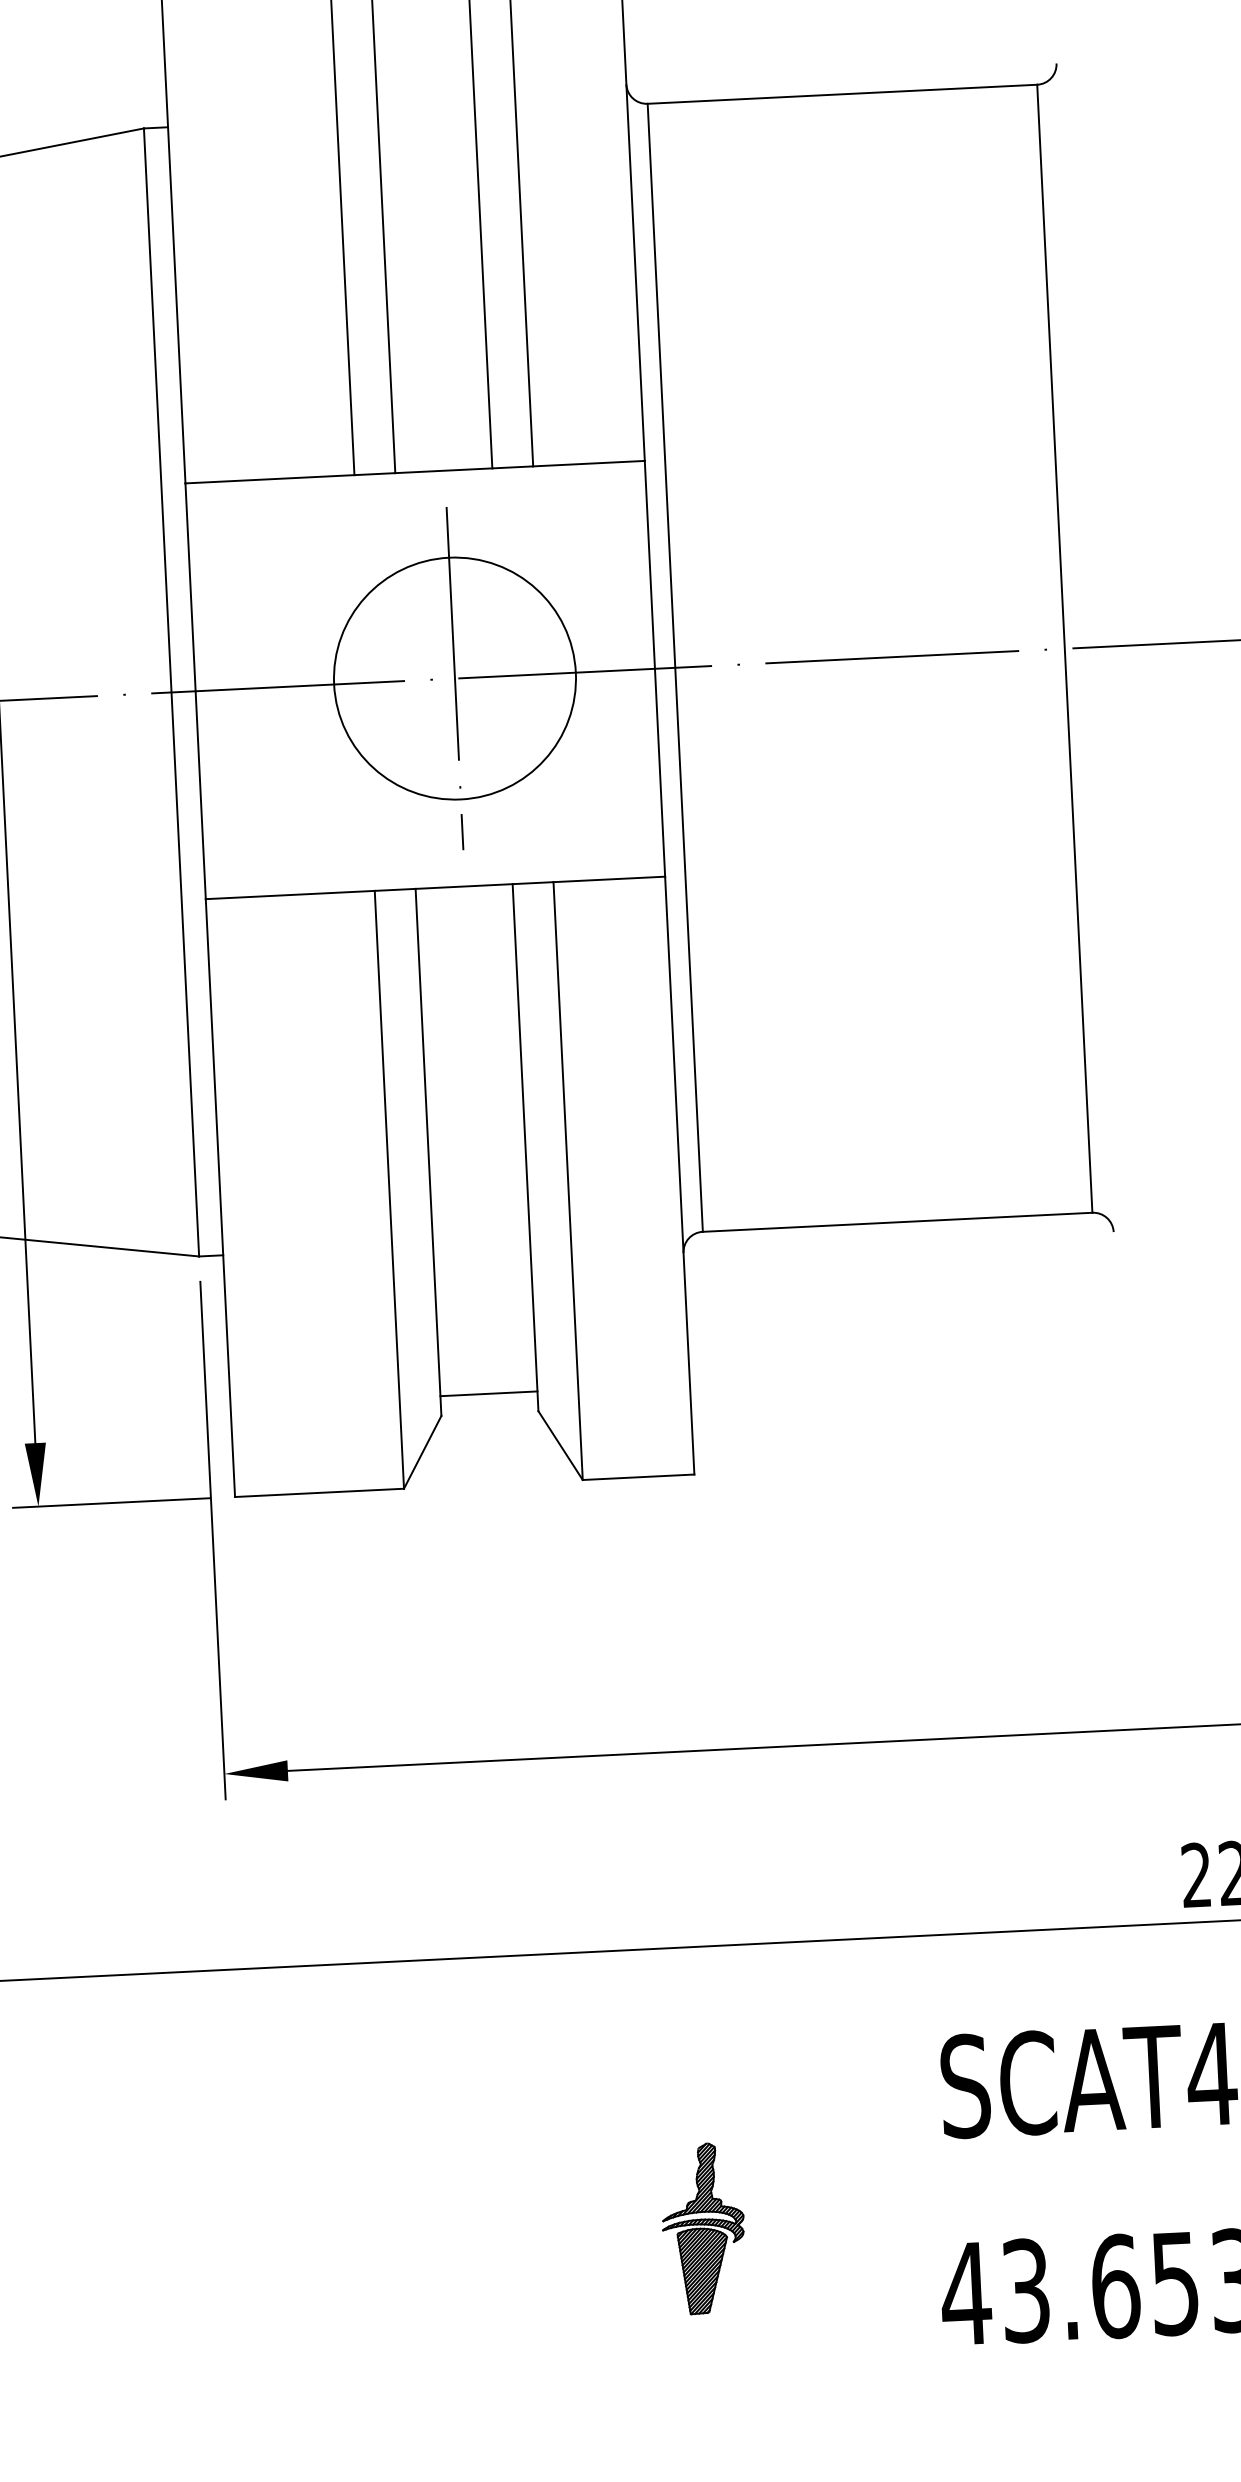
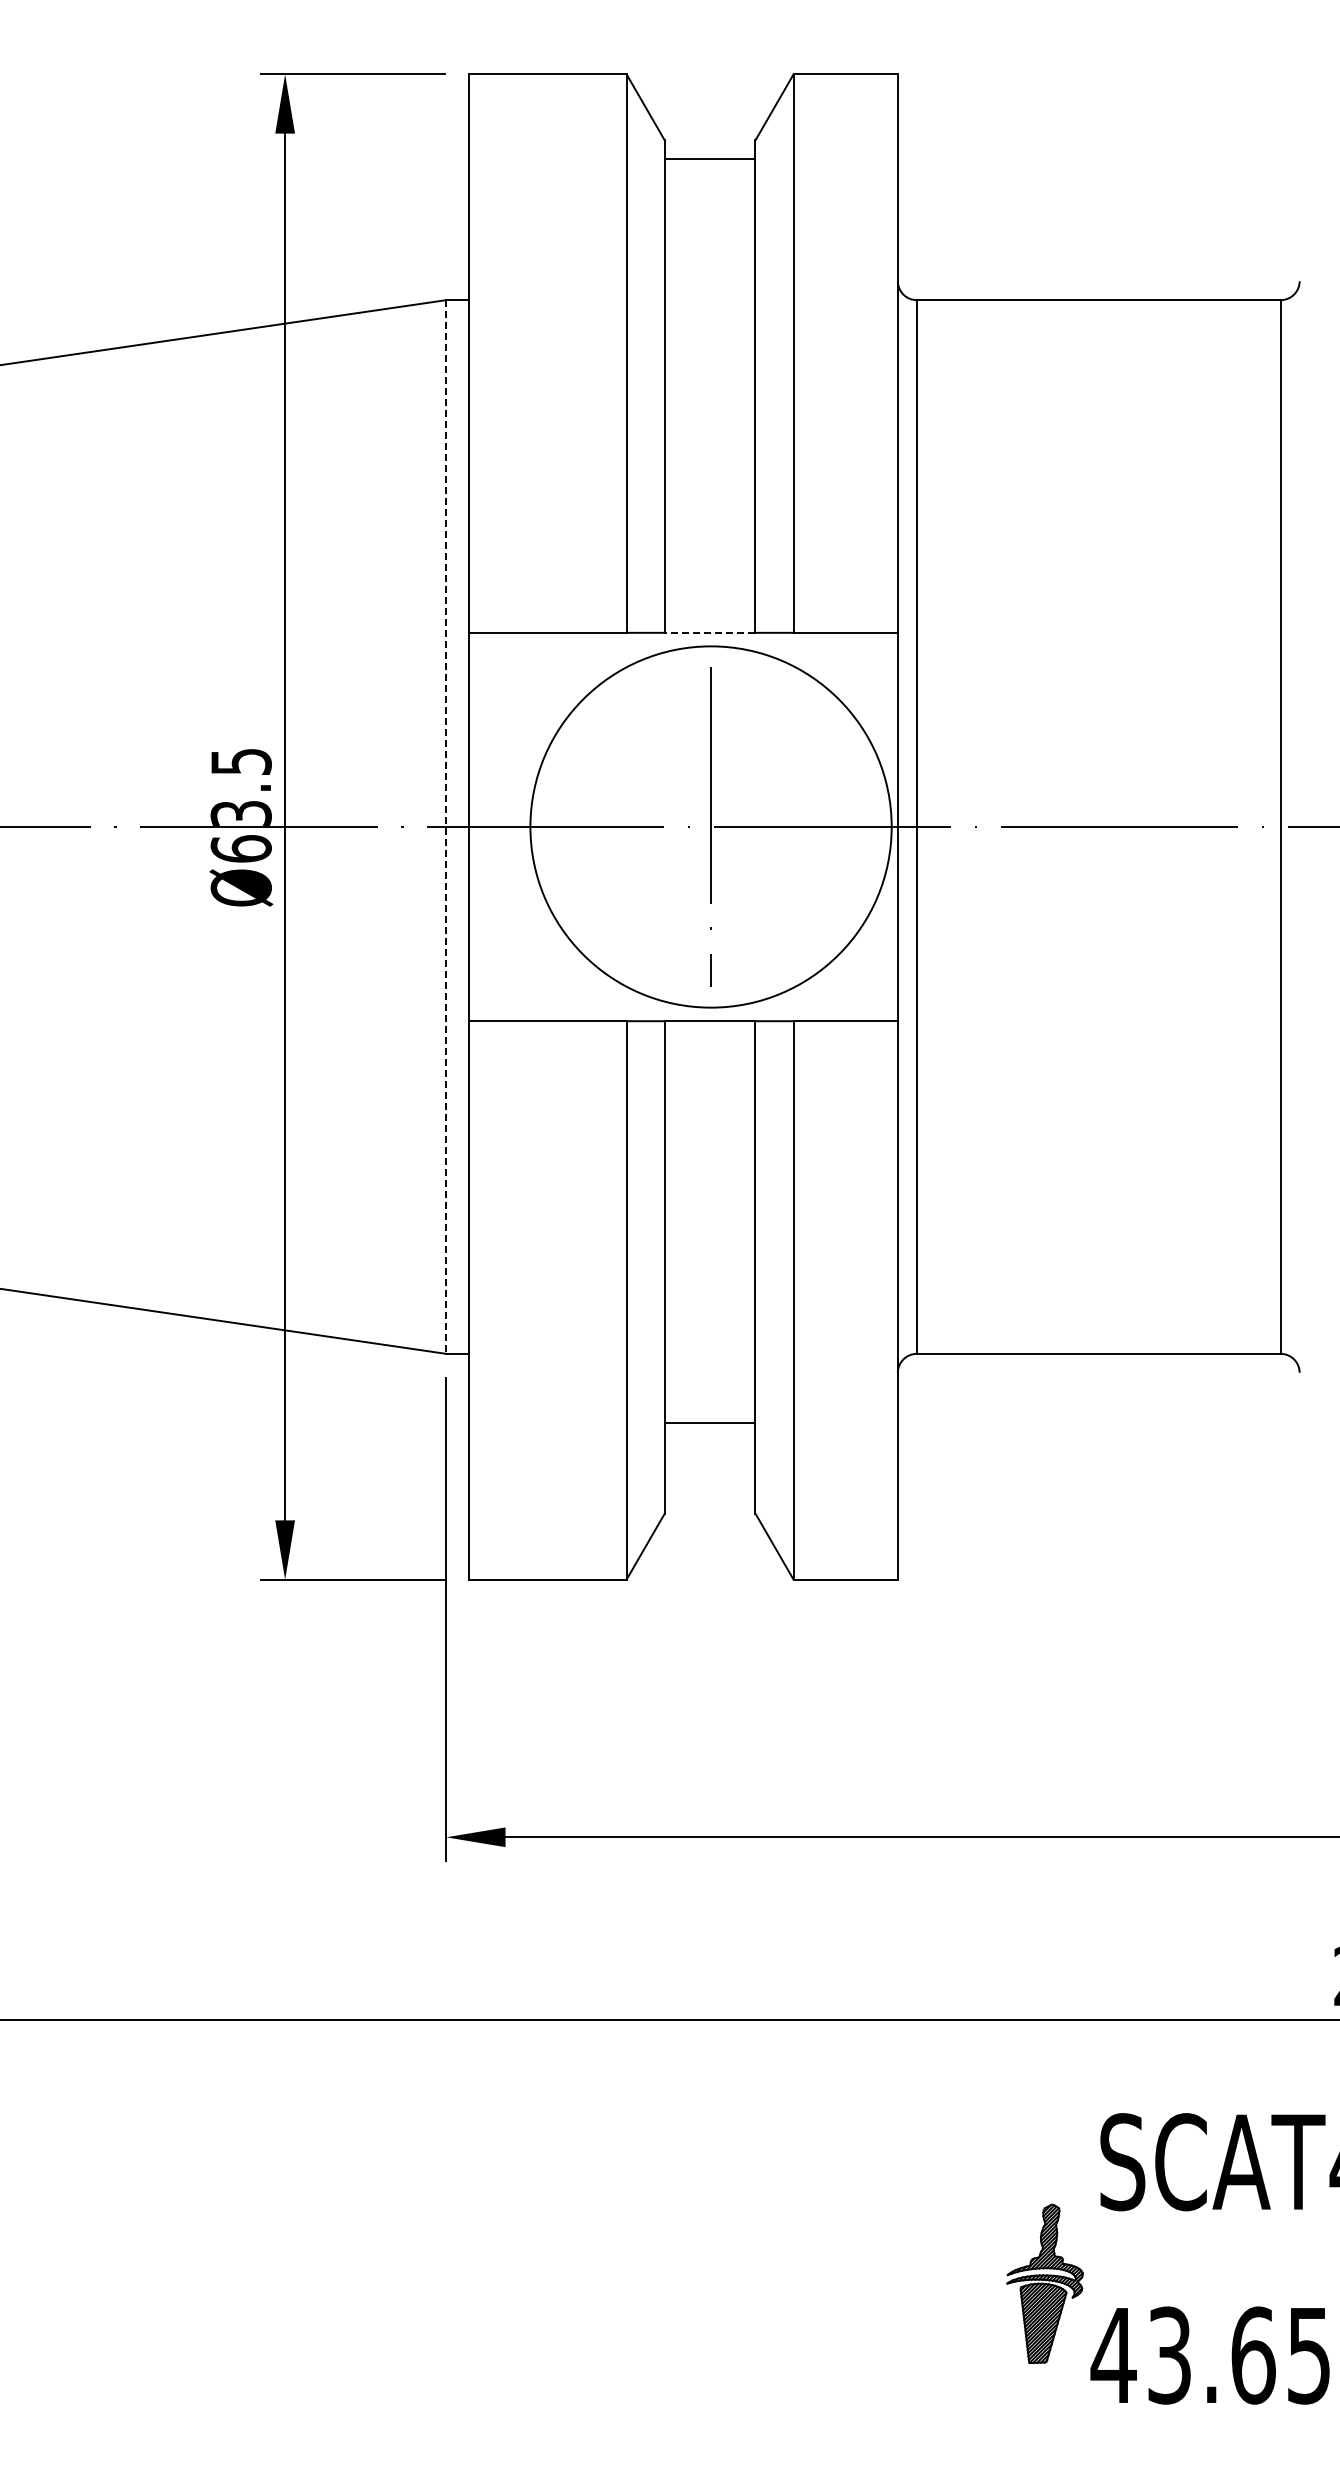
line: (443, 470) -> (709, 632), solid -> dashed
circle: (454, 678) -> (710, 826), size x1.6
line: (171, 692) -> (446, 827), solid -> dashed
line: (488, 1394) -> (709, 1423), moved
part: (702, 2228) -> (1044, 2283), moved

